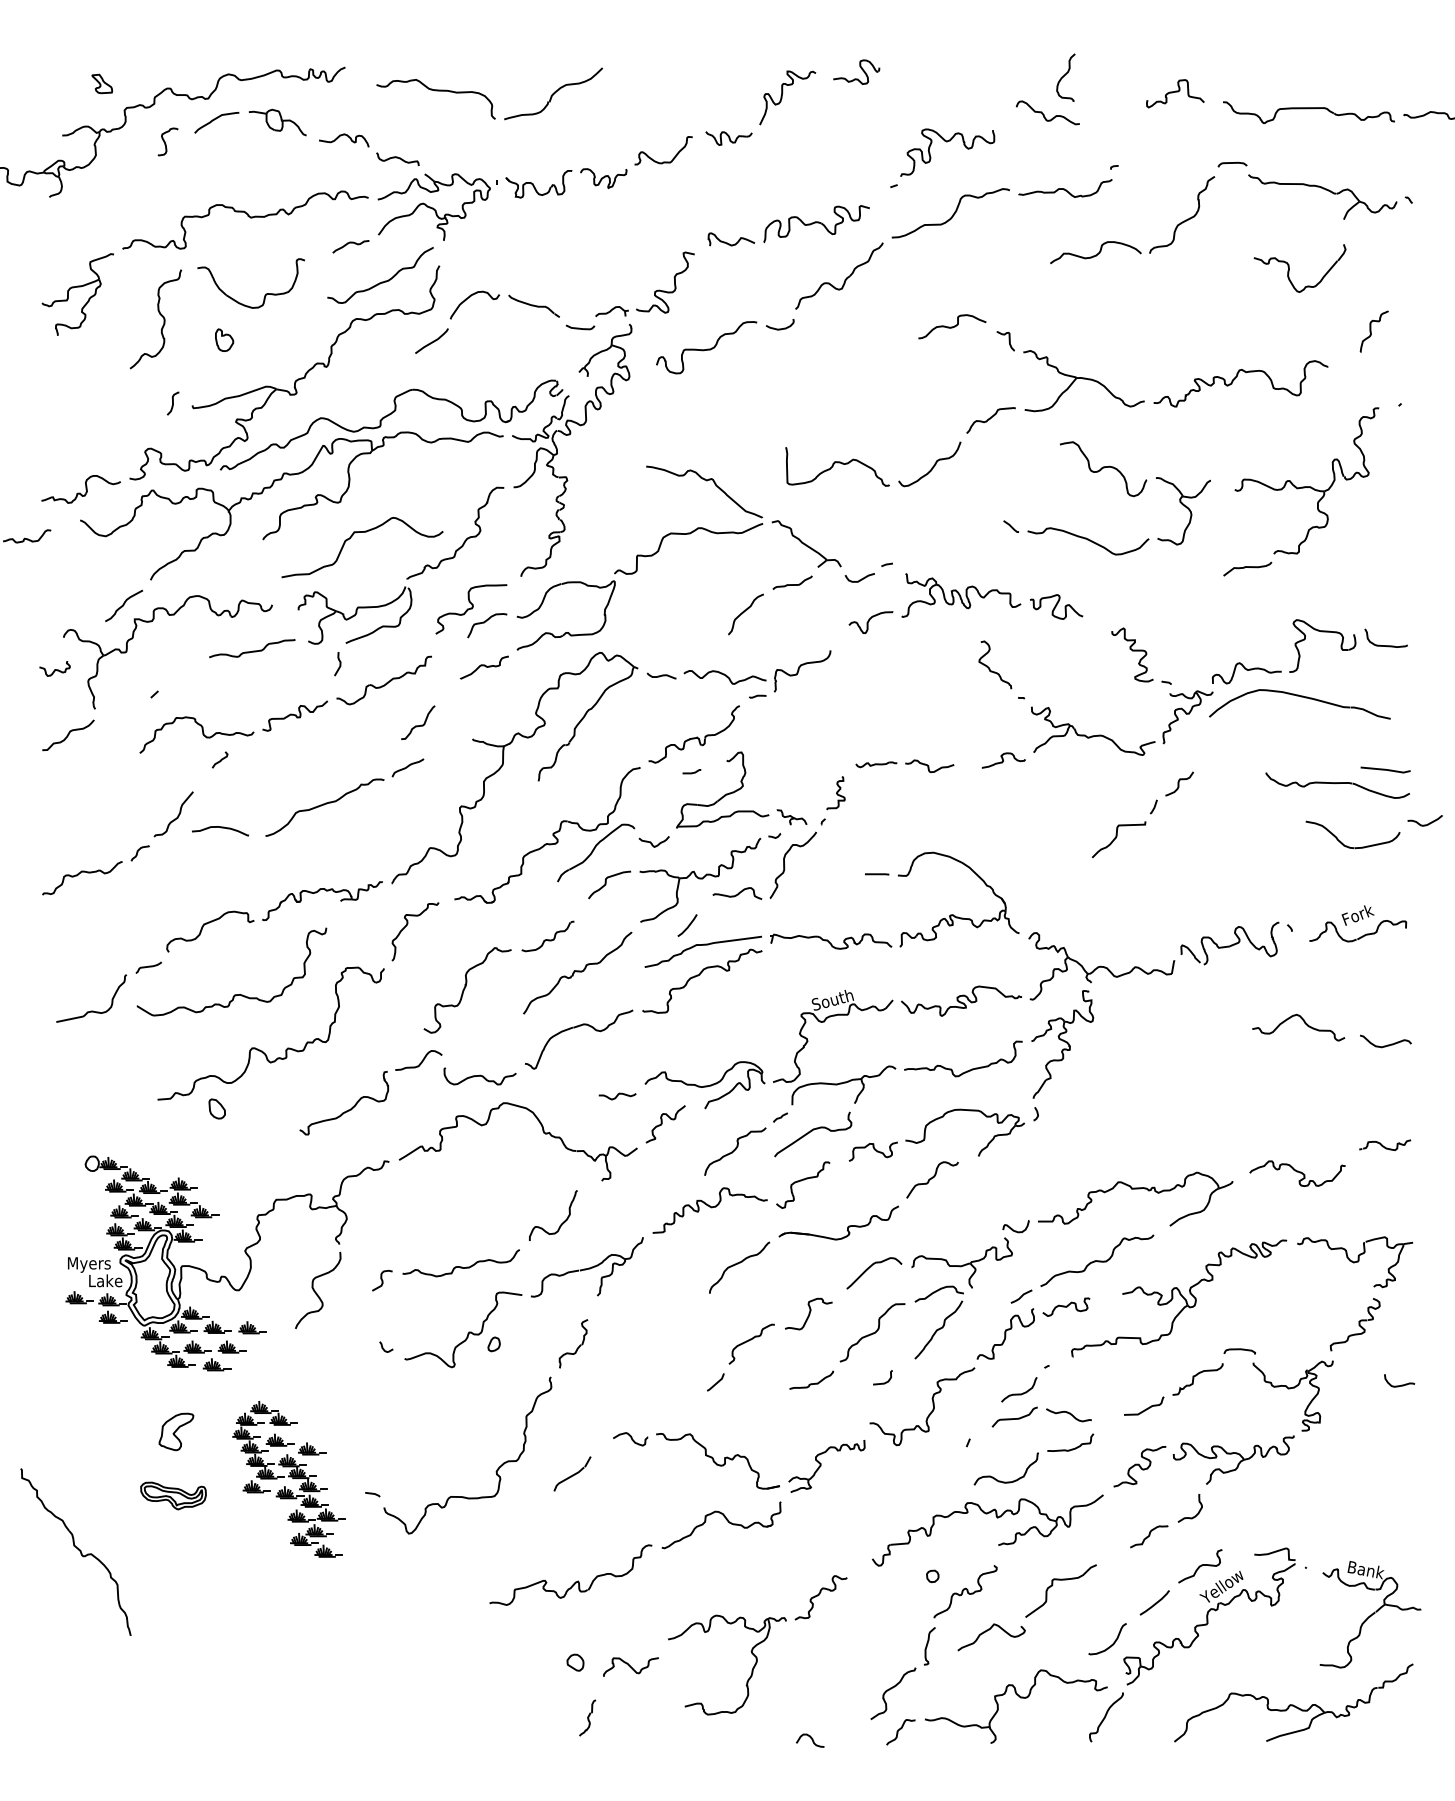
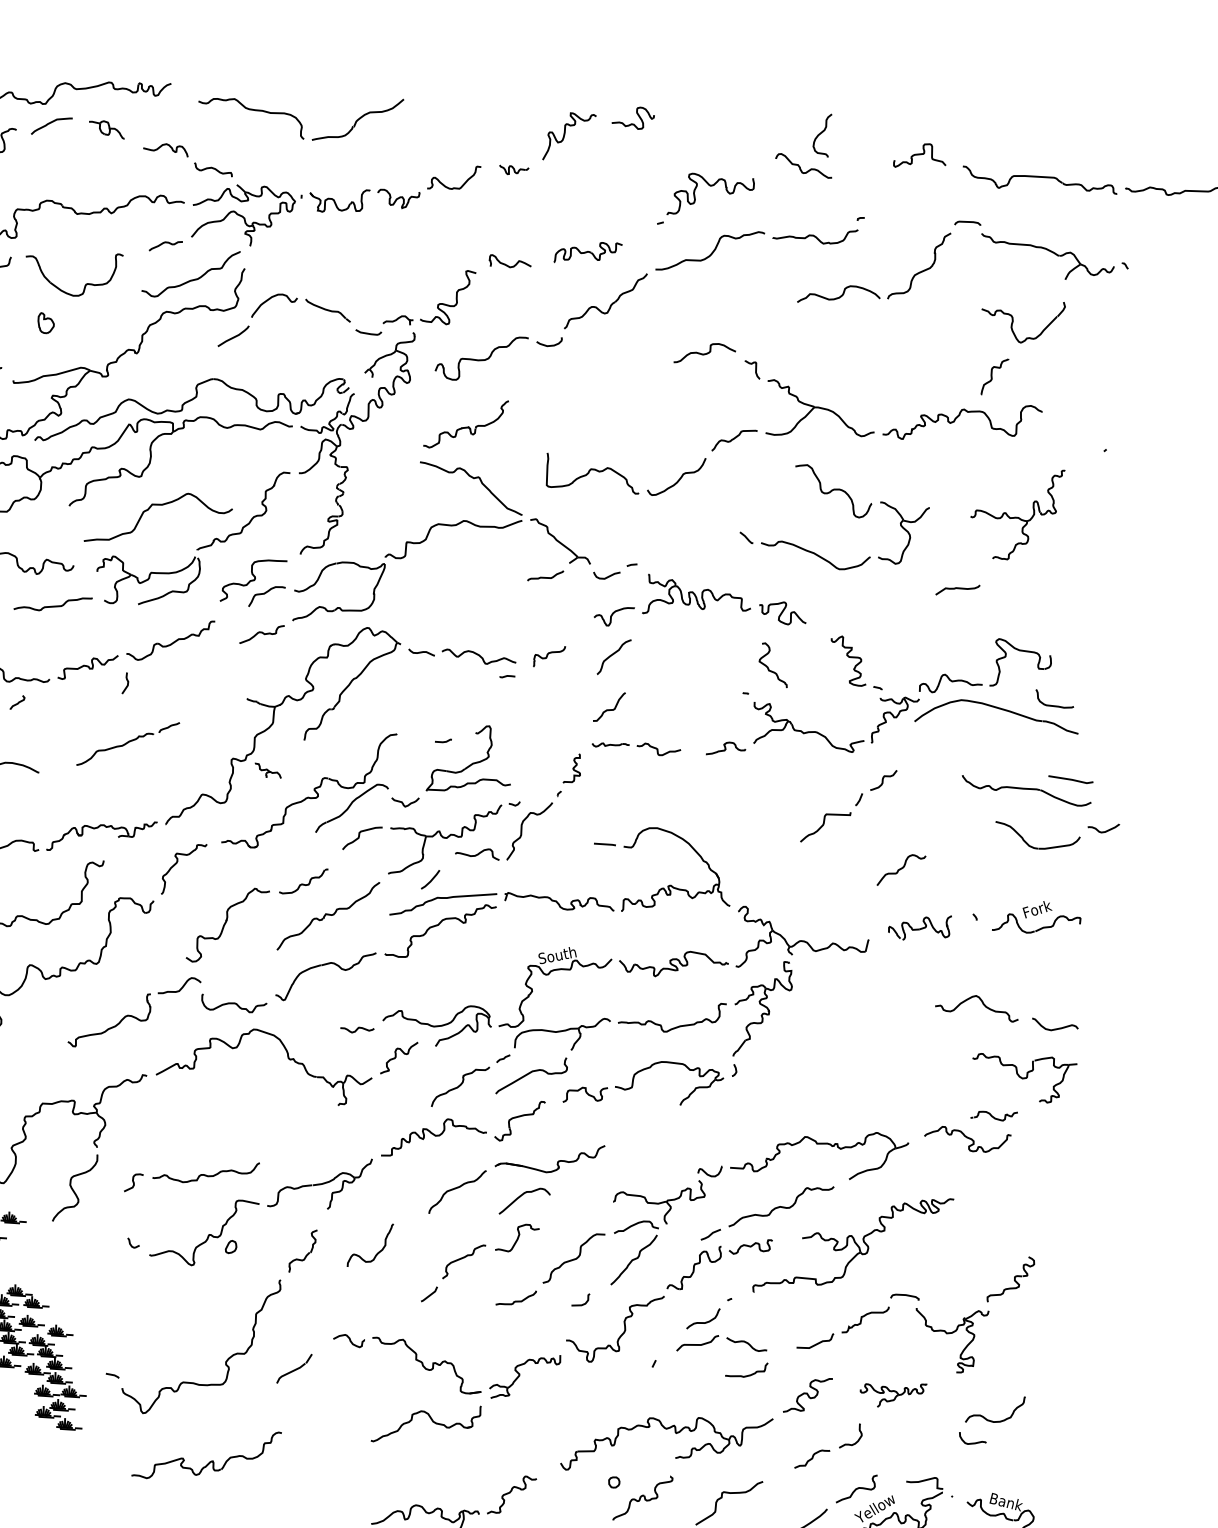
part: (277, 122) -> (106, 129), size x0.7
part: (728, 138) -> (513, 170), size x0.7
part: (816, 224) -> (588, 253), size x0.7
curve: (1371, 331) -> (992, 376), moved
part: (1306, 480) -> (1016, 513), size x0.7
curve: (744, 612) -> (612, 655), moved
curve: (1385, 645) -> (1053, 705), moved
curve: (339, 664) -> (127, 683), moved
curve: (990, 668) -> (769, 668), moved
part: (802, 671) -> (549, 656), size x0.6
curve: (418, 725) -> (609, 709), moved
part: (693, 734) -> (465, 424), moved
part: (344, 797) -> (127, 743), size x0.7
part: (791, 817) -> (267, 771), moved
part: (1229, 943) -> (919, 927), size x0.7
part: (1385, 1144) -> (994, 1114), moved
curve: (932, 1178) -> (901, 869), moved
curve: (561, 1223) -> (377, 1252), moved
part: (1355, 1262) -> (1024, 1078), moved
curve: (869, 1268) -> (520, 1196), moved
curve: (1401, 1384) -> (974, 1442), moved
part: (1233, 1459) -> (892, 1394), size x0.6
curve: (1000, 1480) -> (989, 1419), moved
part: (575, 1581) -> (210, 1461), moved

